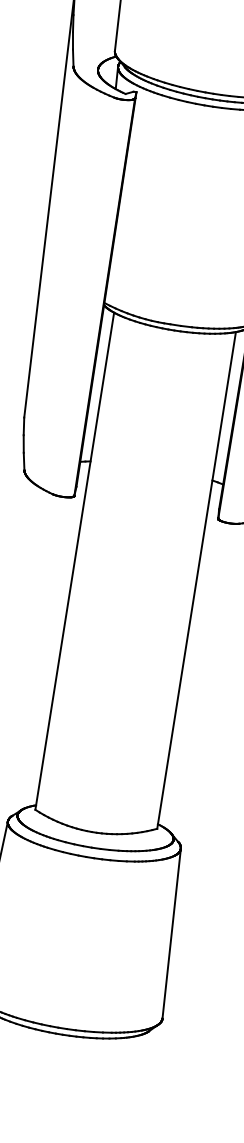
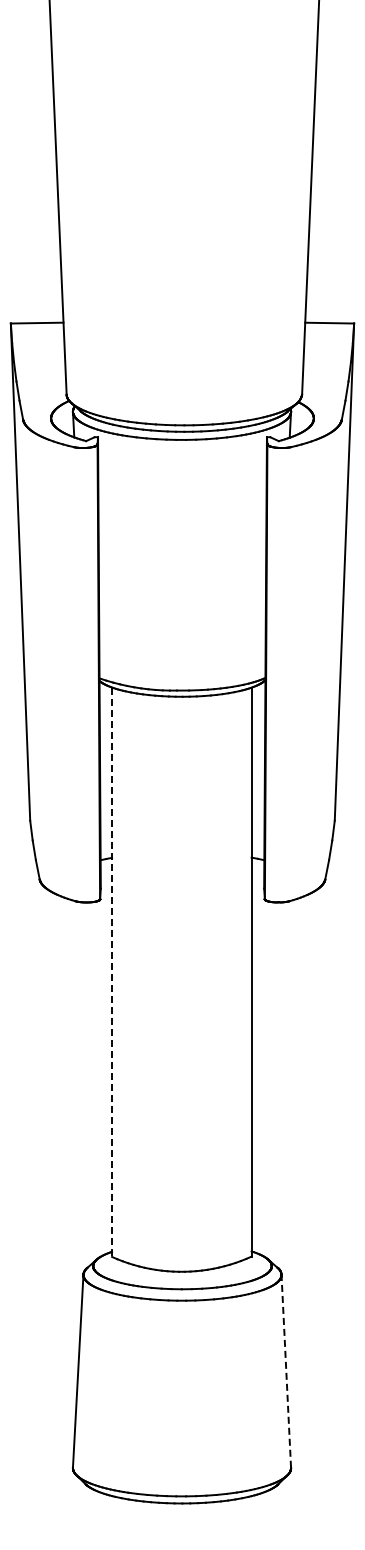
line: (75, 561) -> (112, 972), solid -> dashed
line: (171, 933) -> (286, 1370), solid -> dashed

